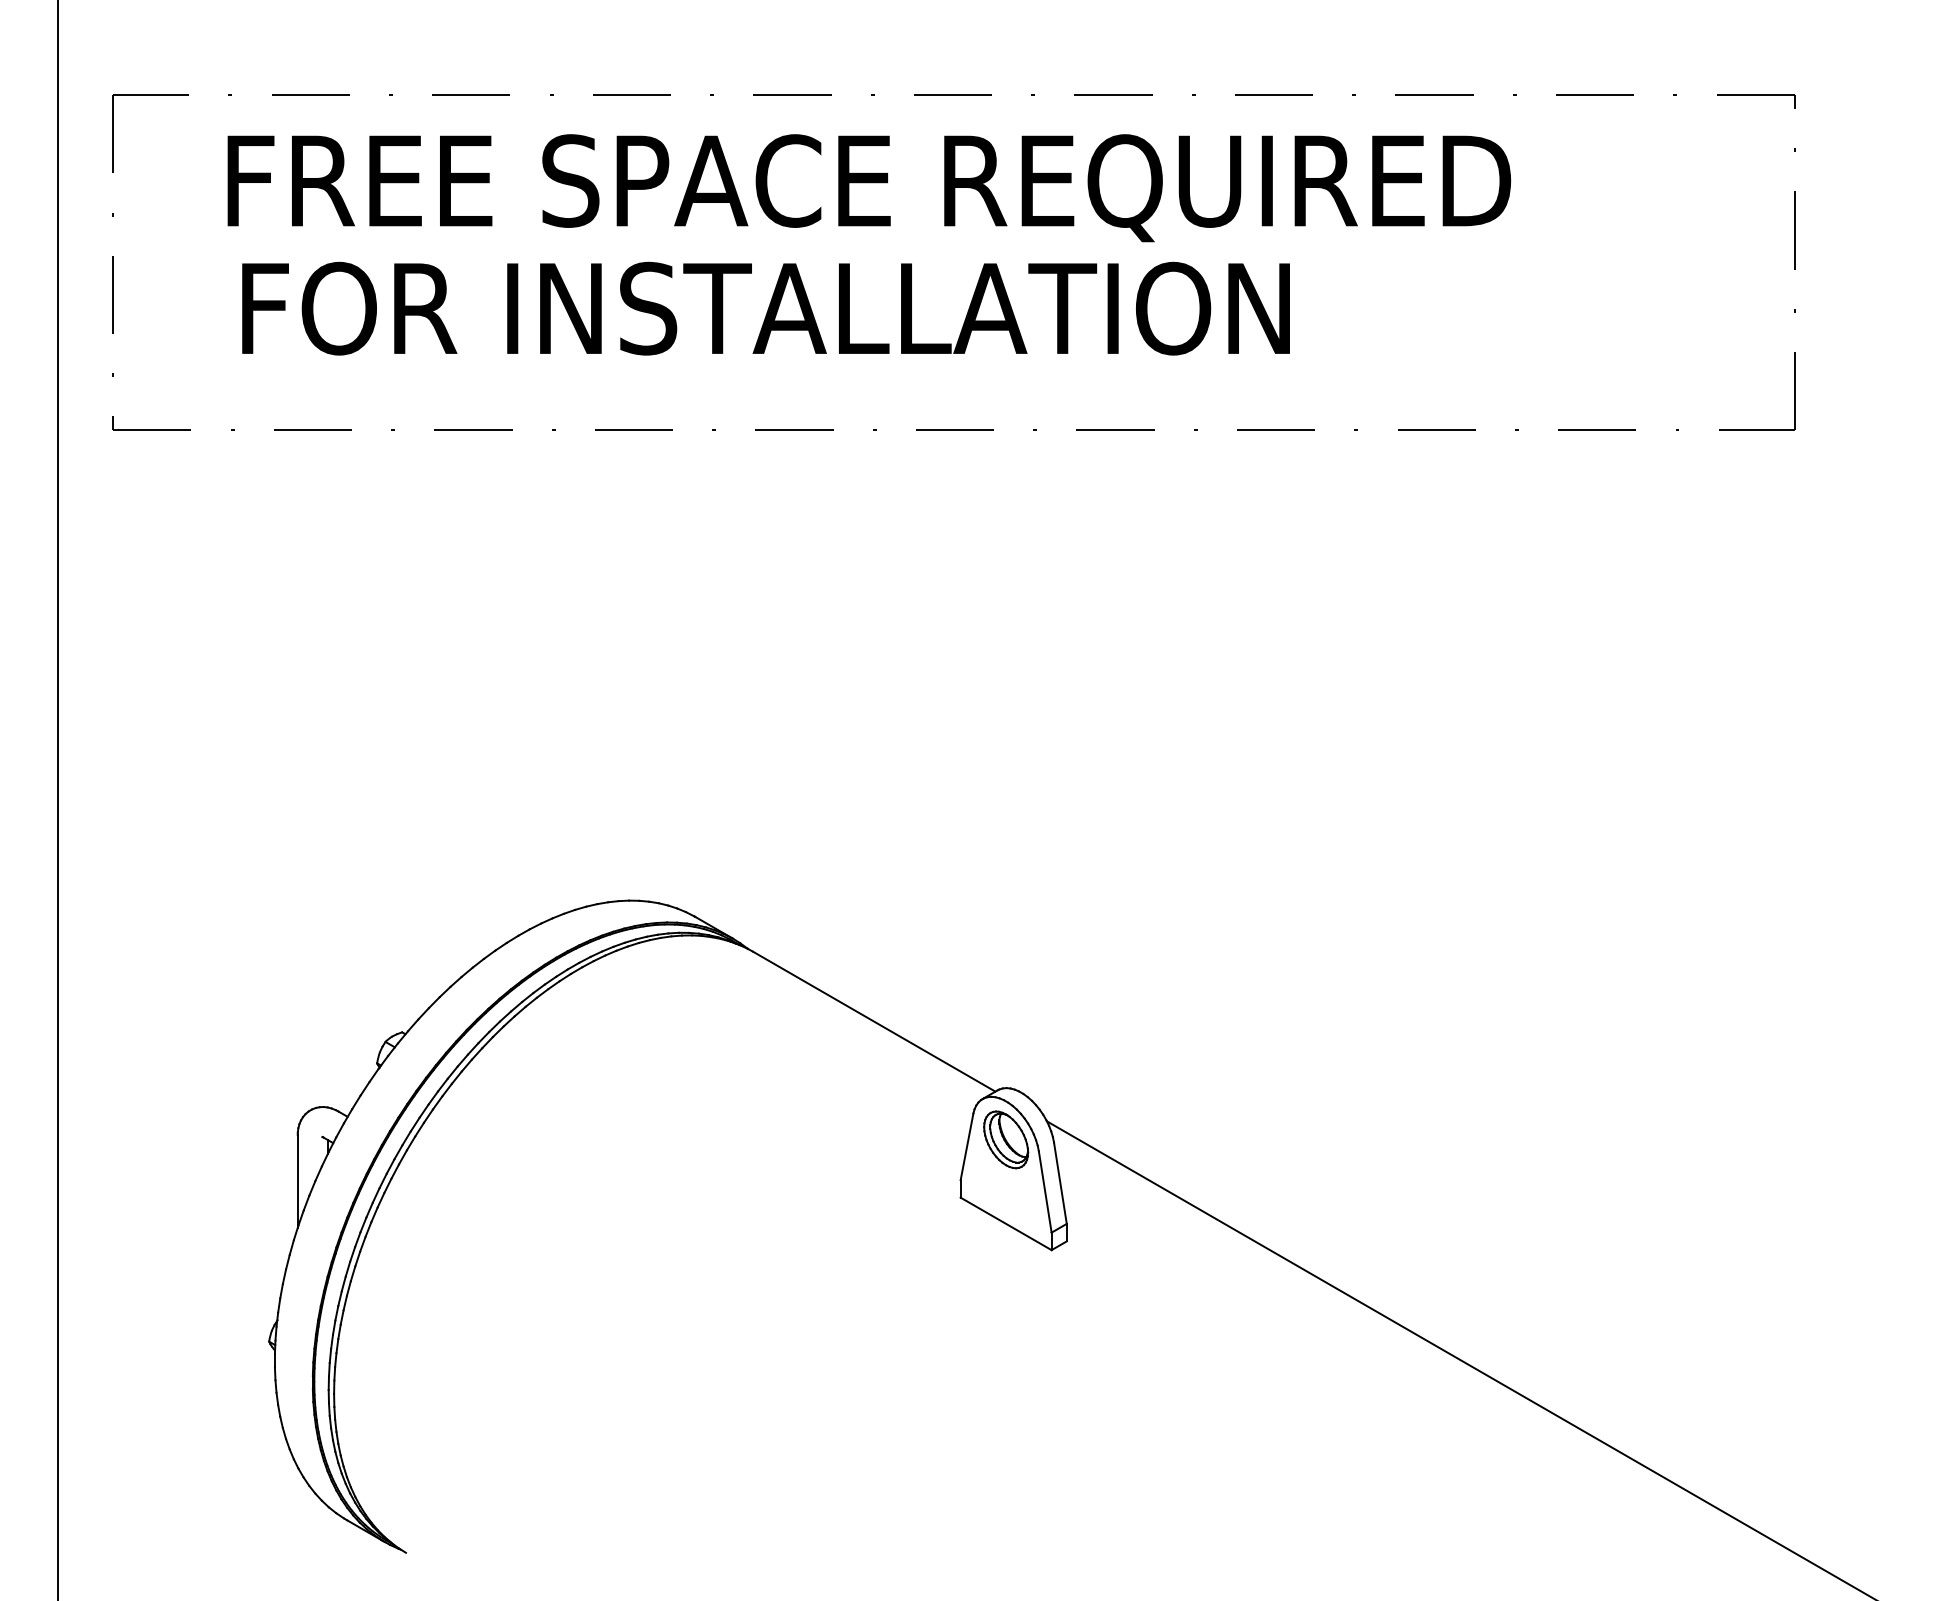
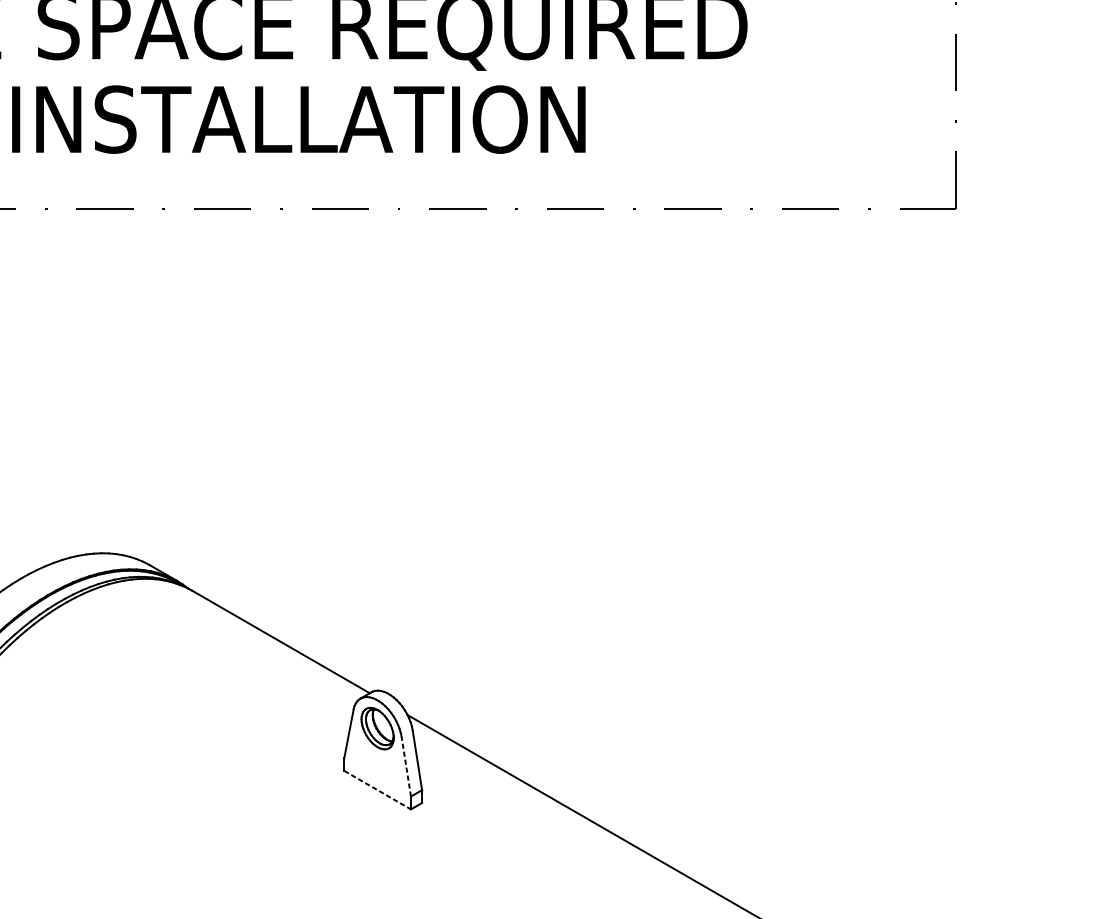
line: (1045, 1191) -> (406, 766), solid -> dashed
line: (1006, 1223) -> (377, 789), solid -> dashed

